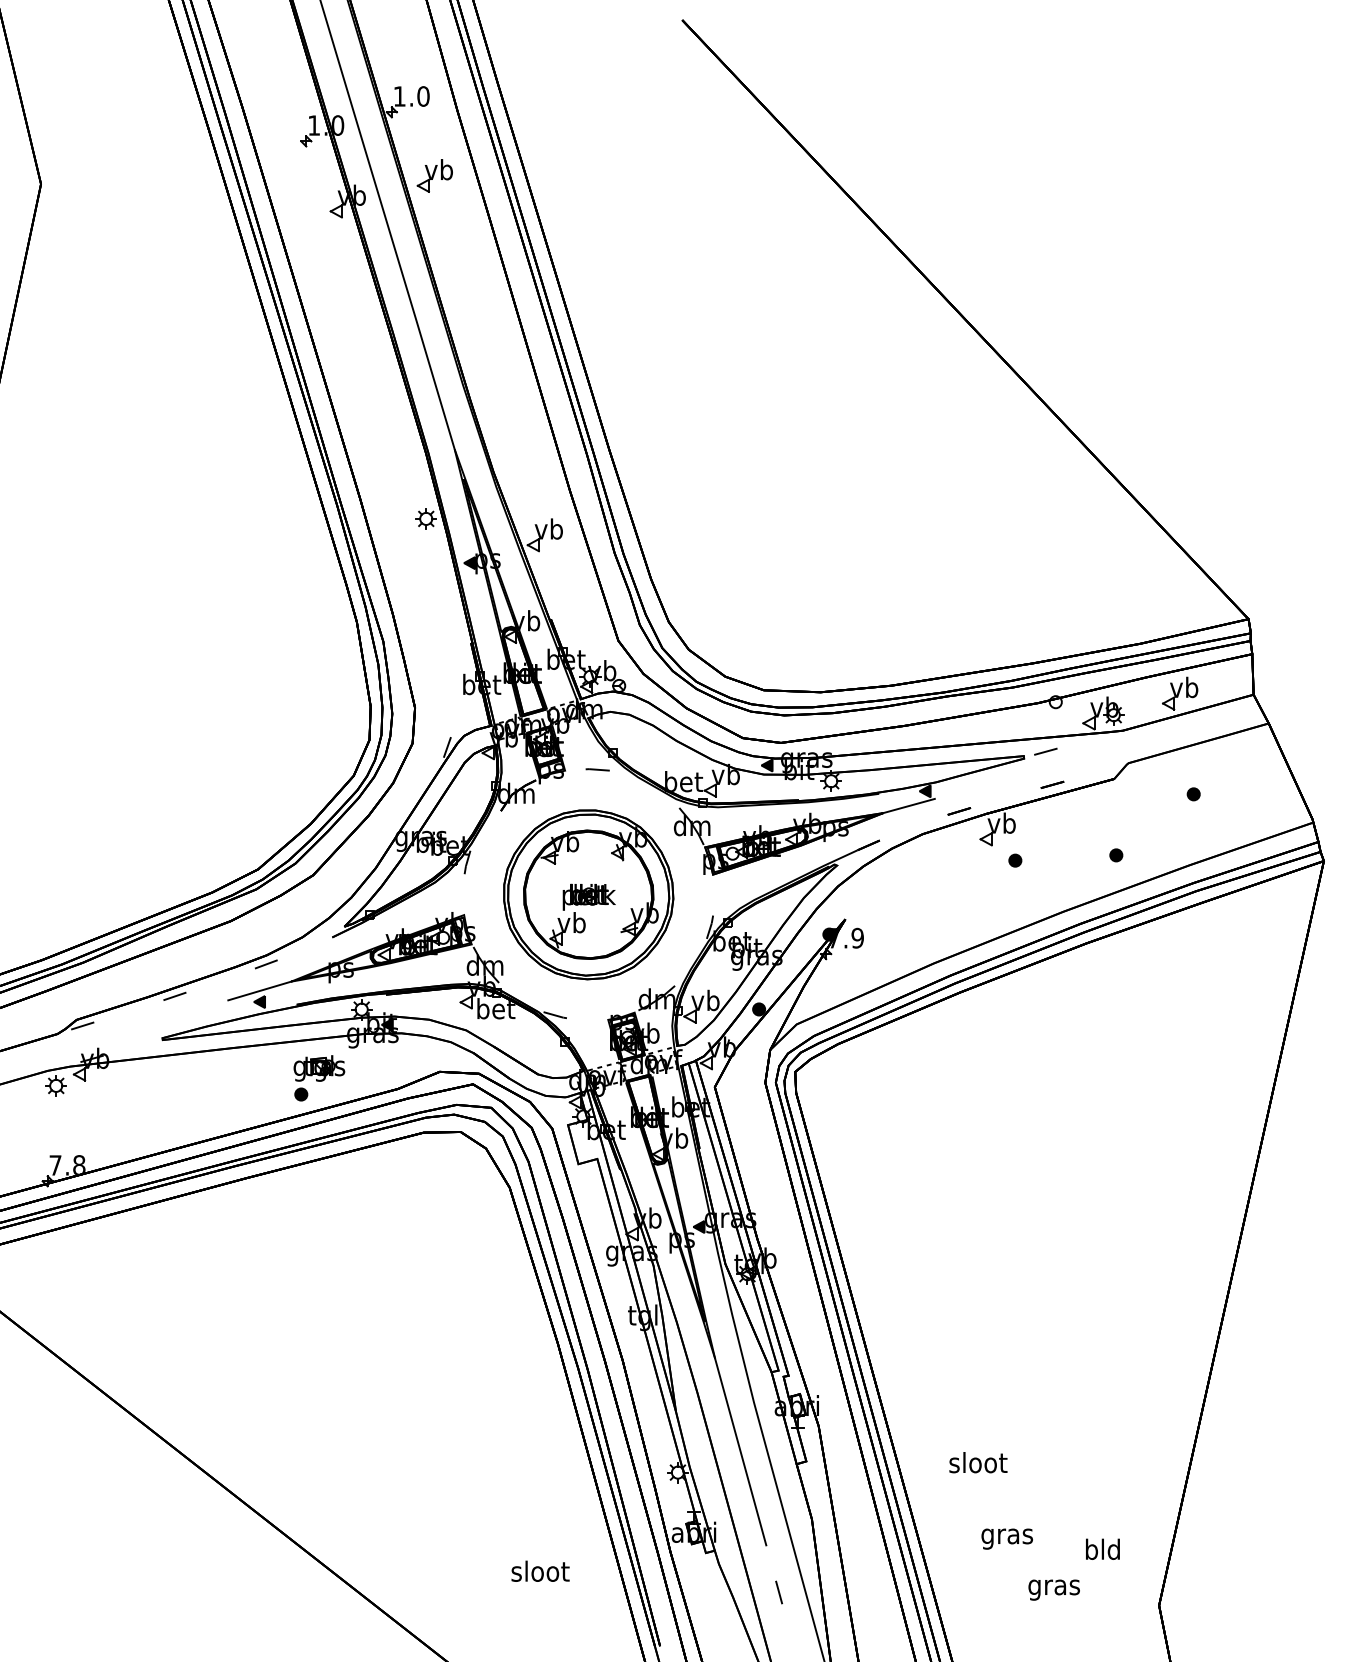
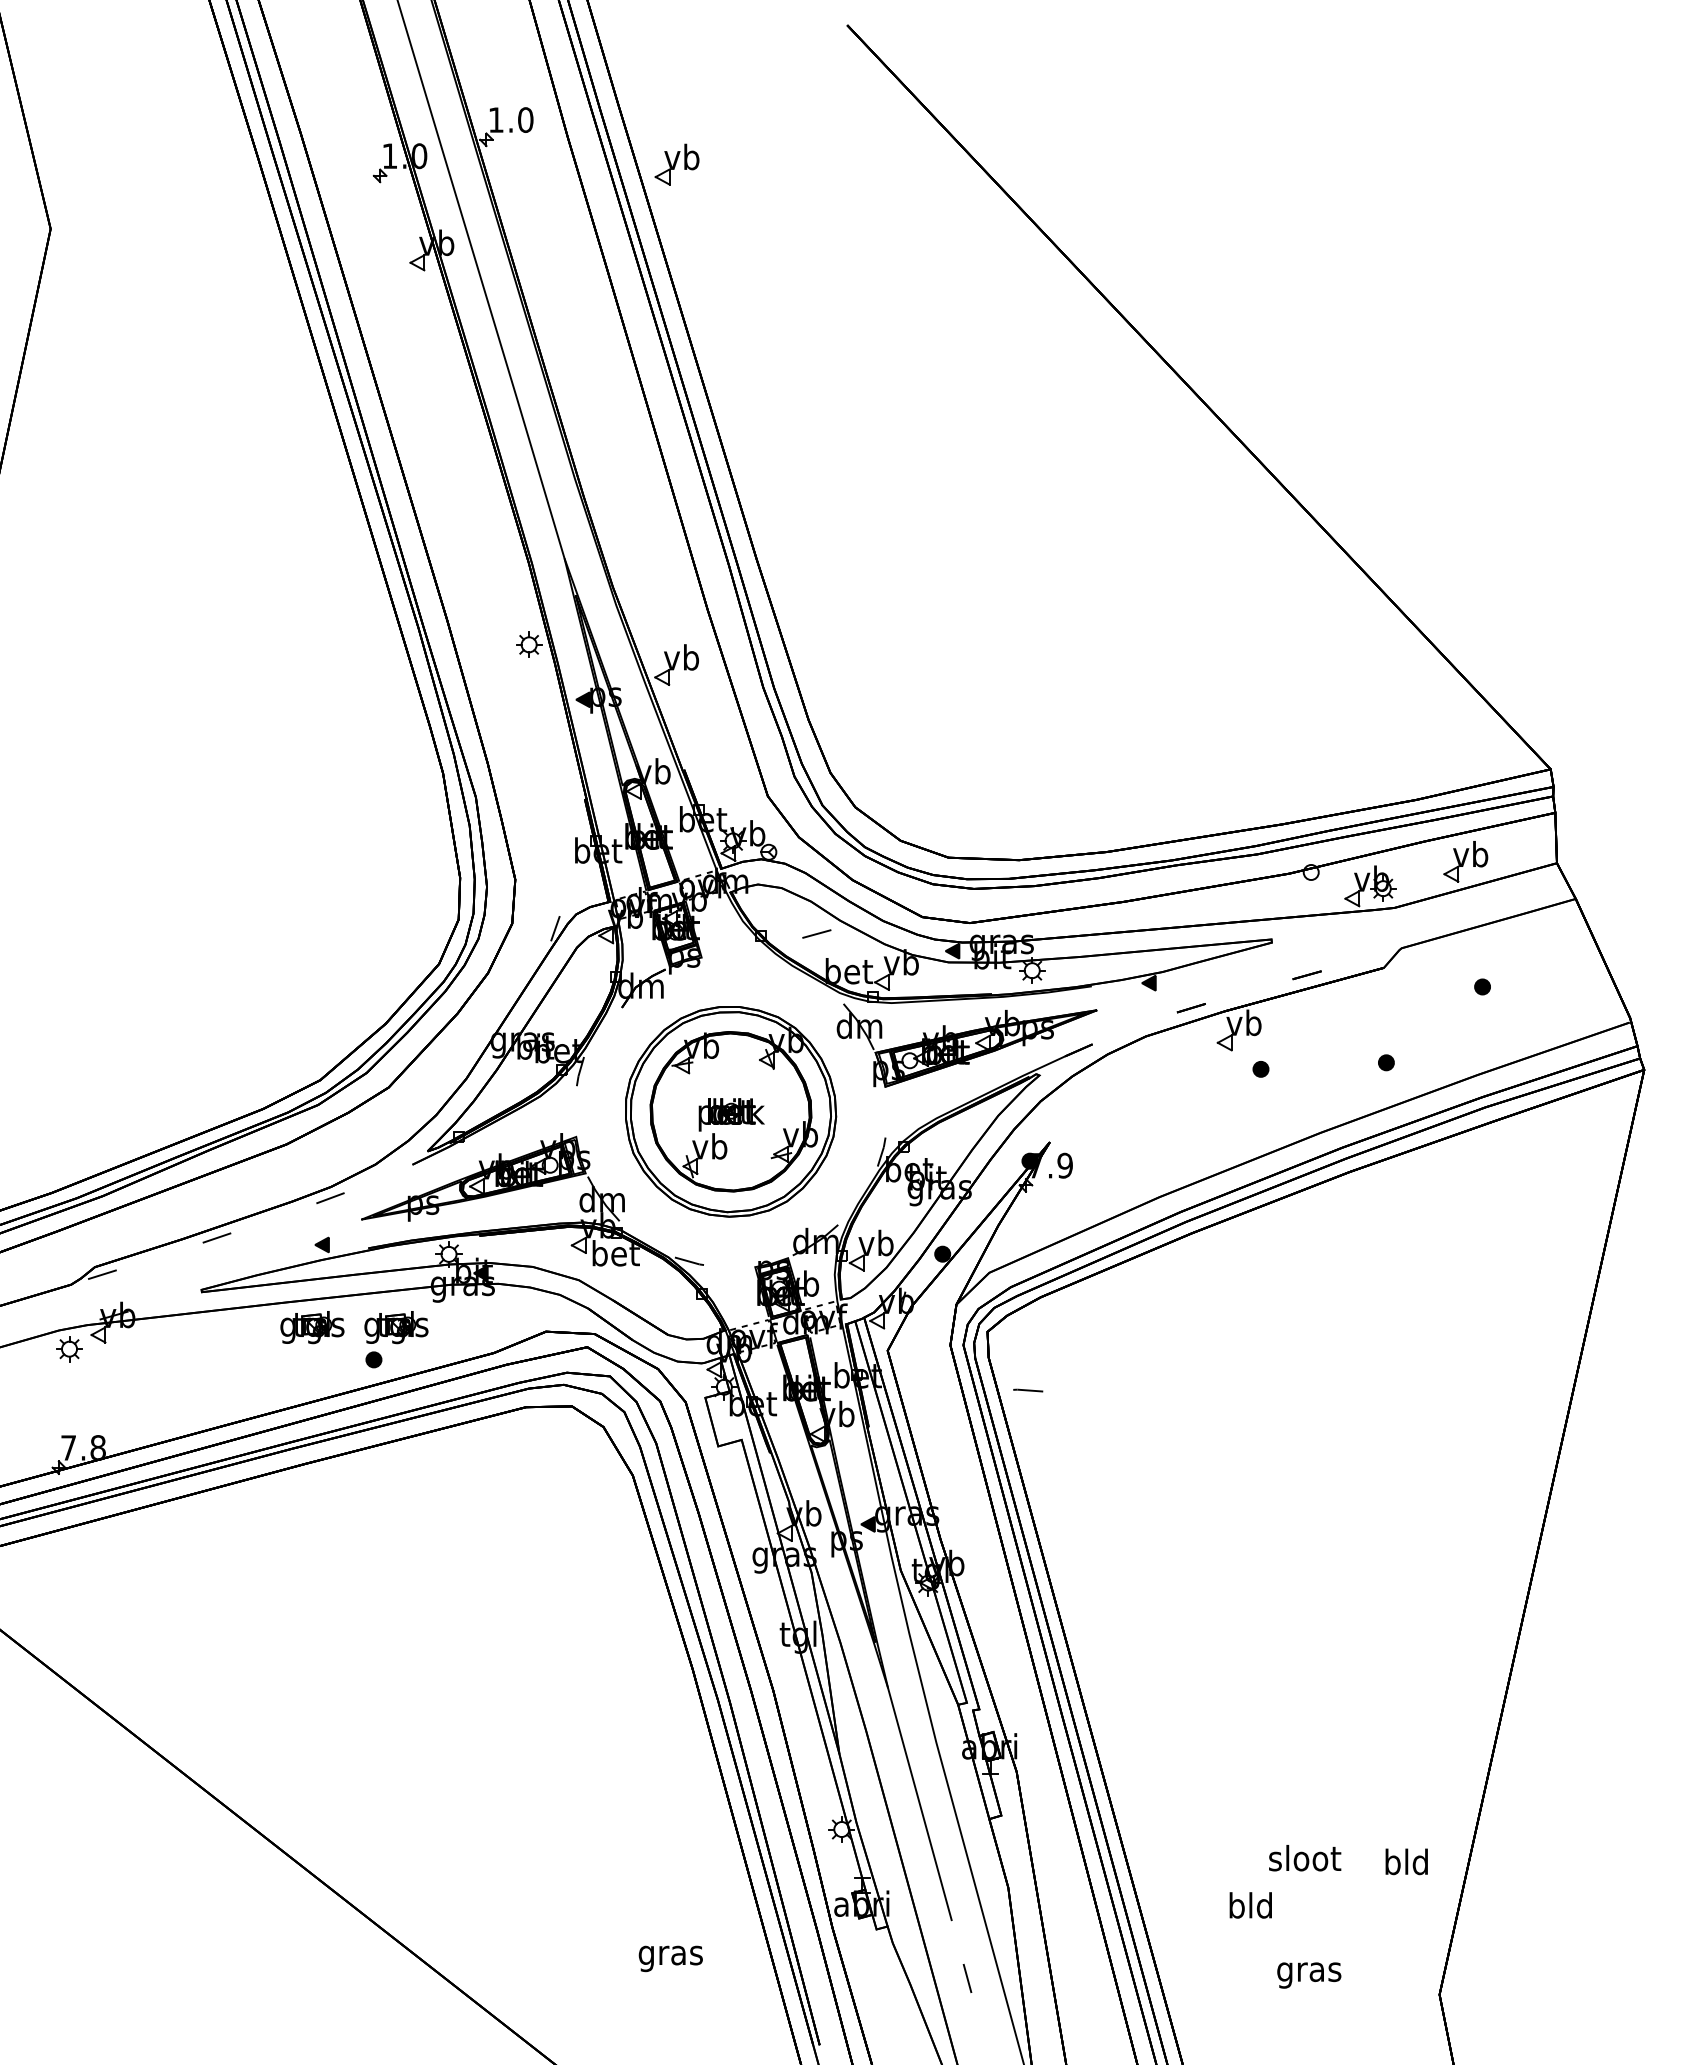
part: (434, 175) -> (676, 164), moved
line: (1045, 751) -> (816, 933), moved
line: (597, 769) -> (1028, 1390), moved
line: (908, 806) -> (1128, 1001), removed
line: (259, 990) -> (322, 1230), removed
part: (251, 1068) -> (312, 1327), added
text: (978, 1462) -> (1305, 1858), moved
text: (1006, 1536) -> (1250, 1908), gras -> bld
text: (1102, 1549) -> (1406, 1861), moved
text: (540, 1574) -> (671, 1955), sloot -> gras

